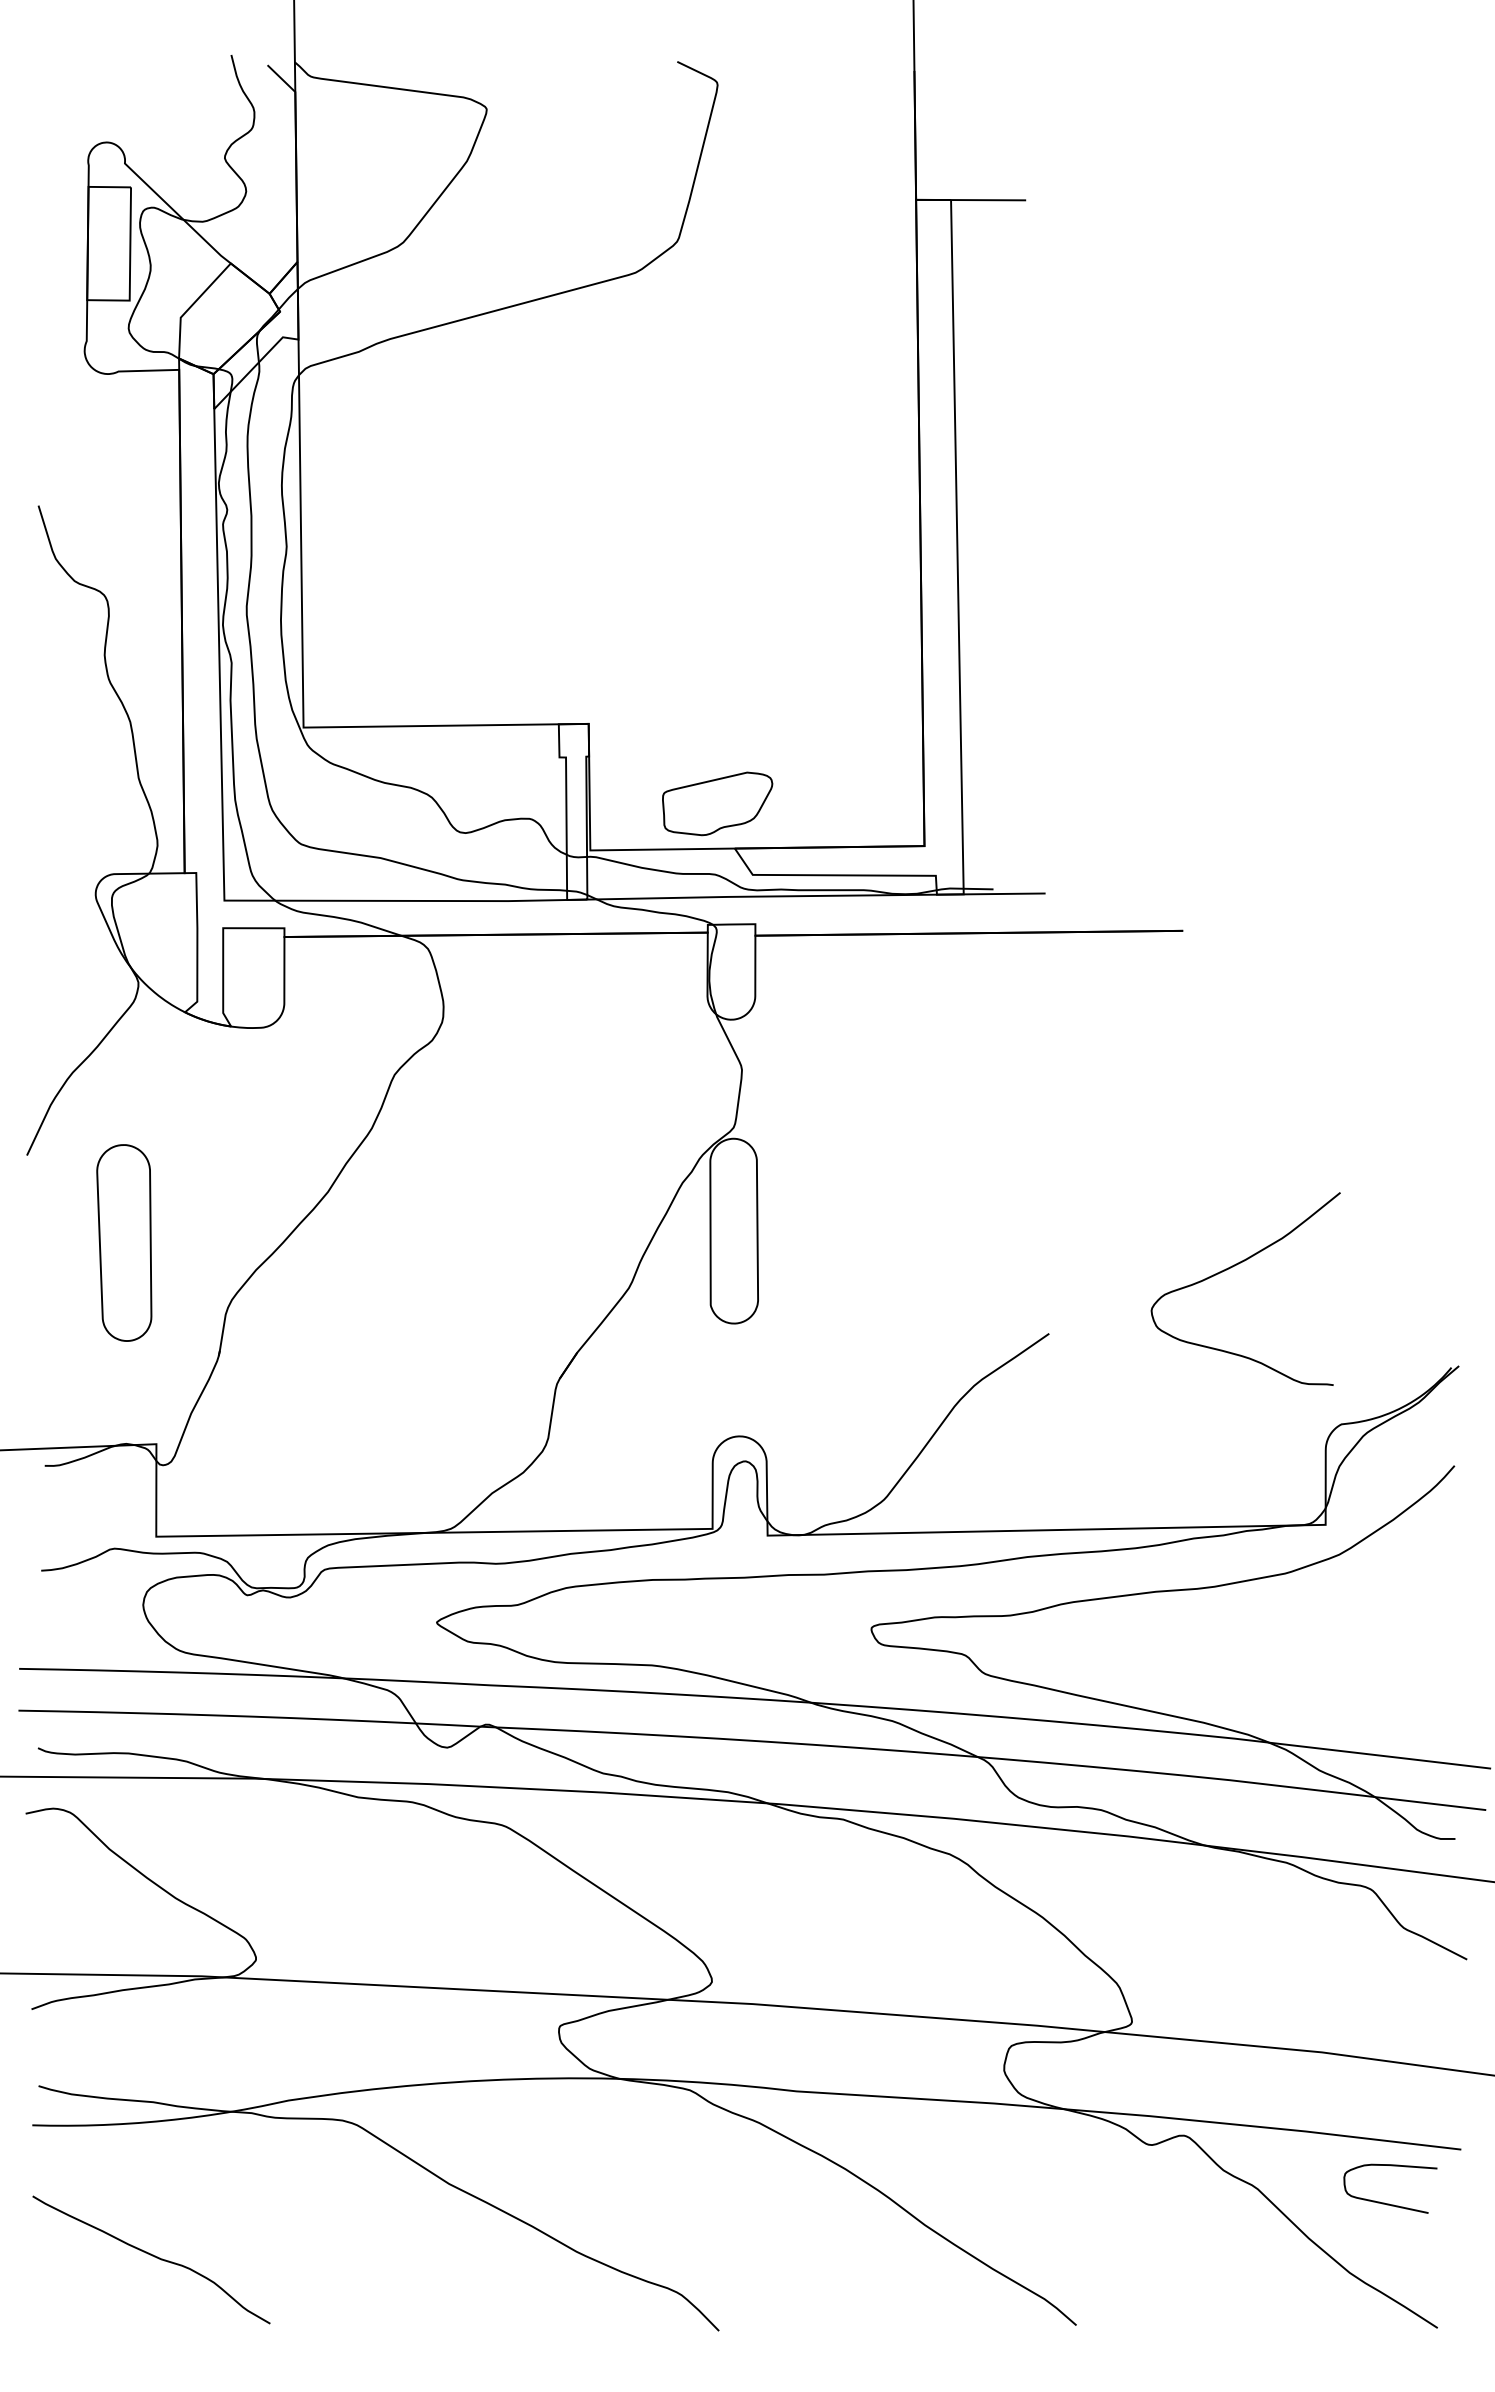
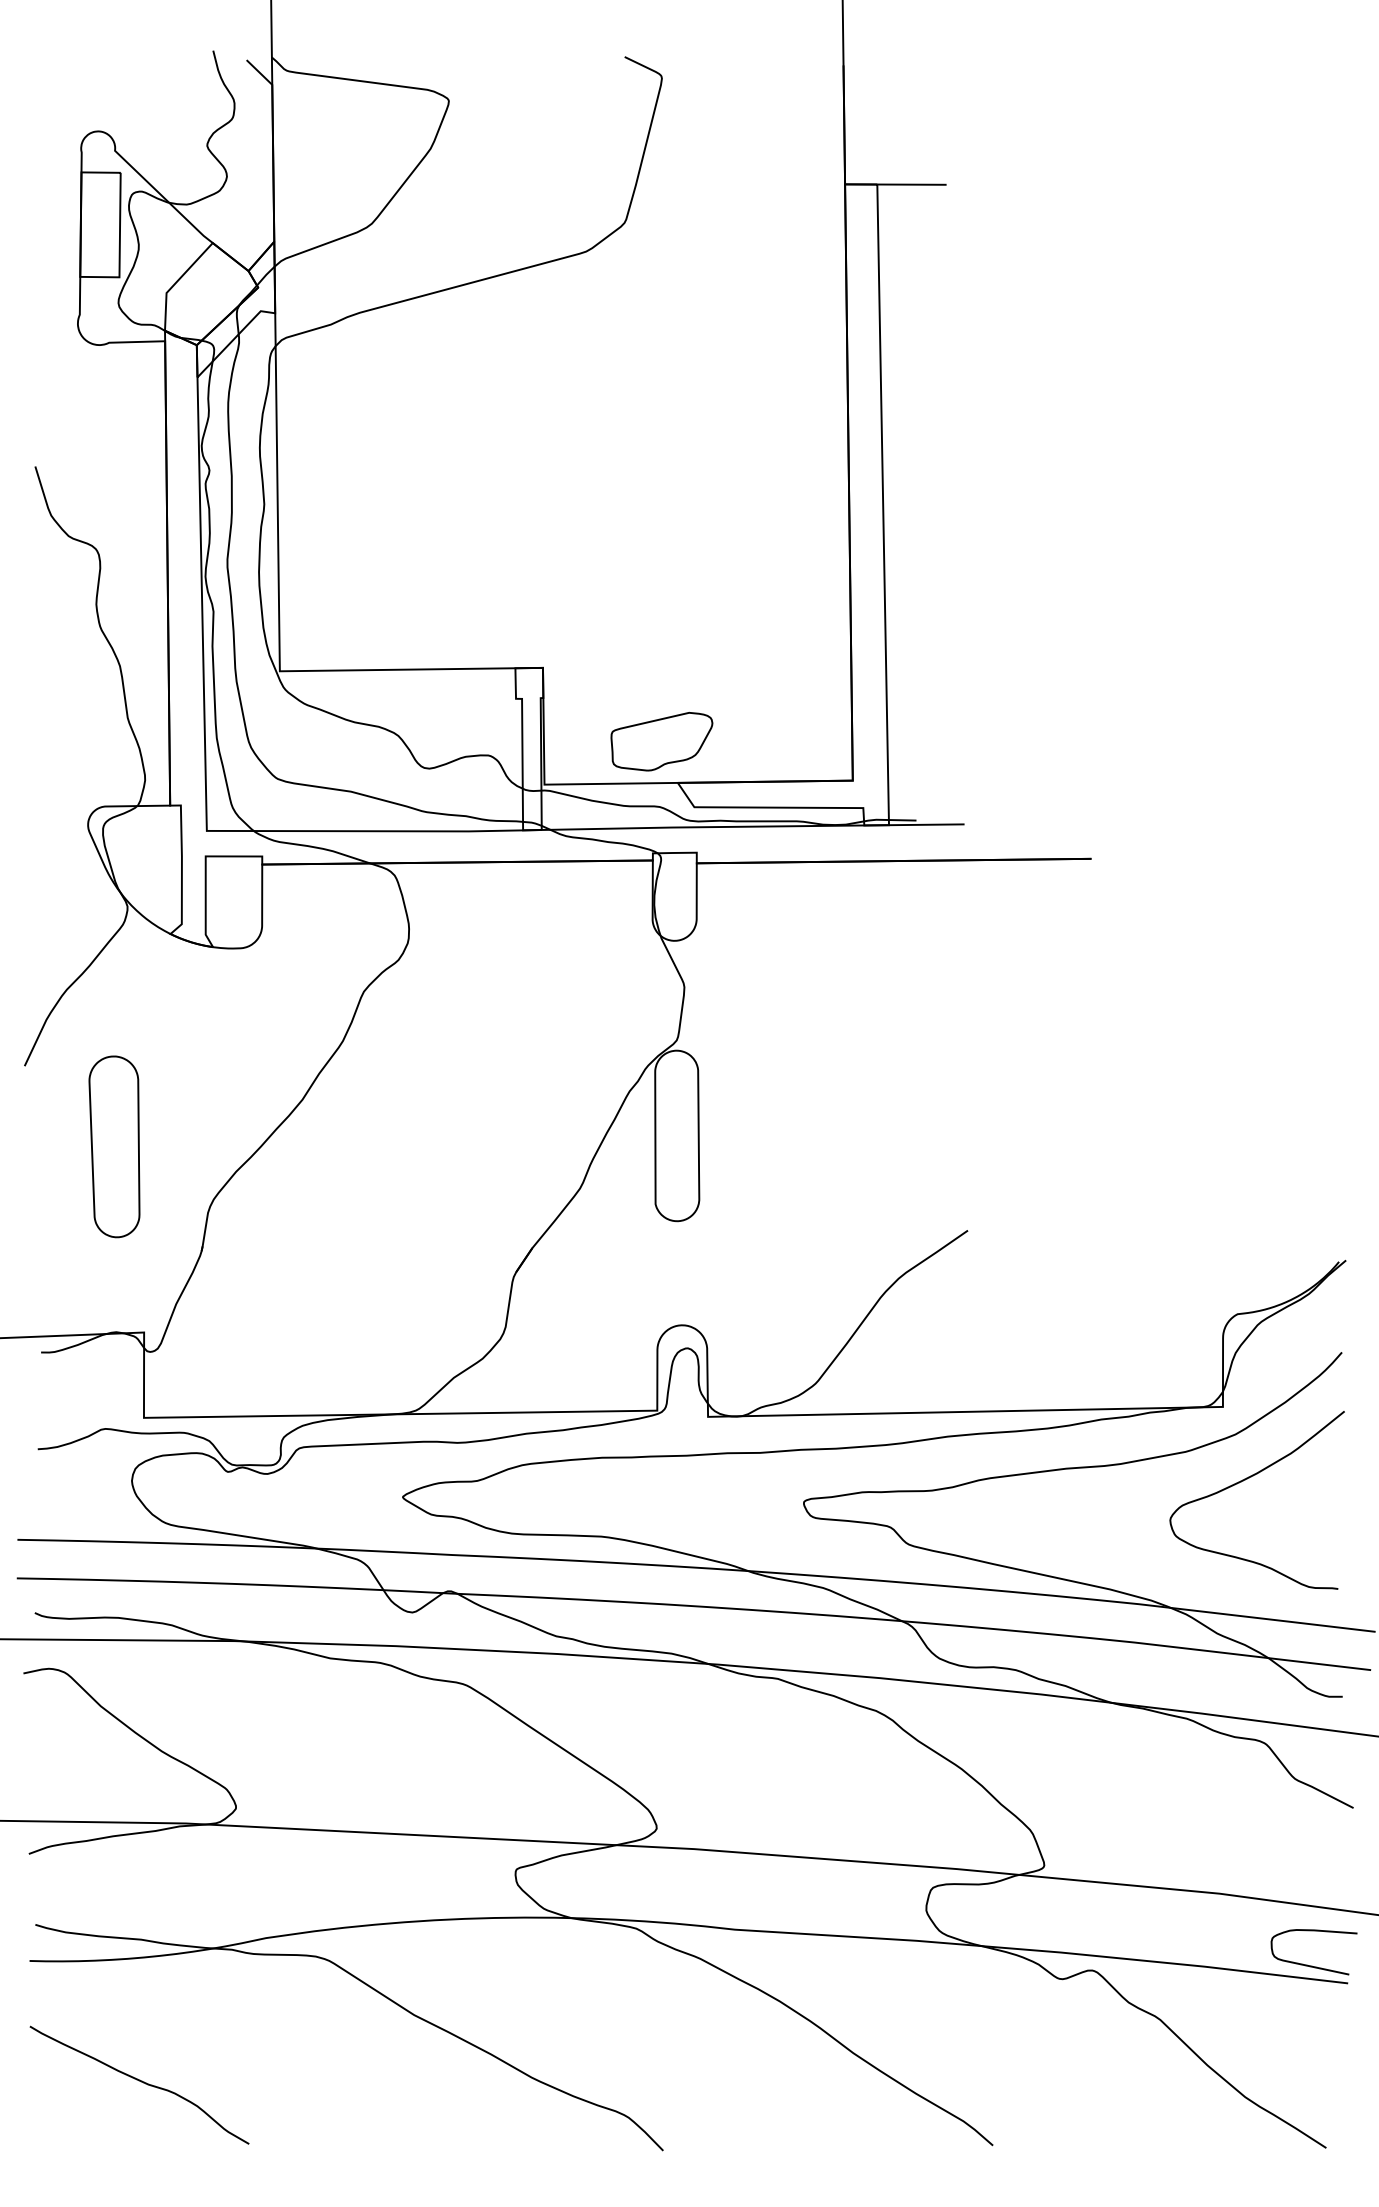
curve: (1231, 1268) -> (1244, 1481), moved
curve: (1389, 2203) -> (1313, 1965), moved

